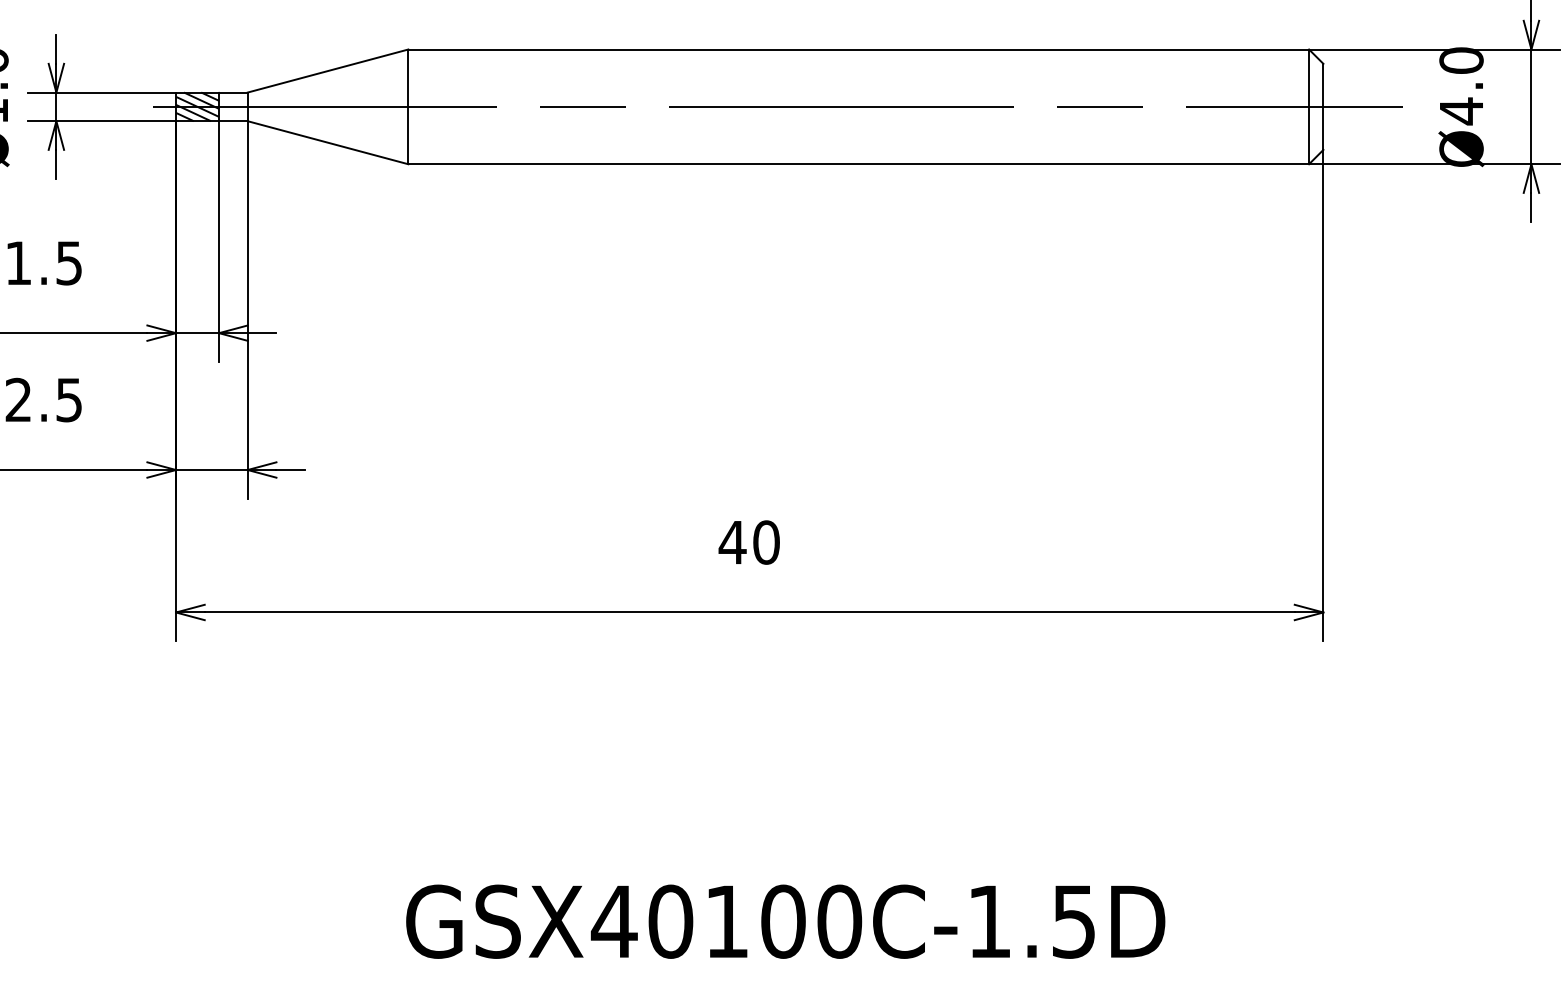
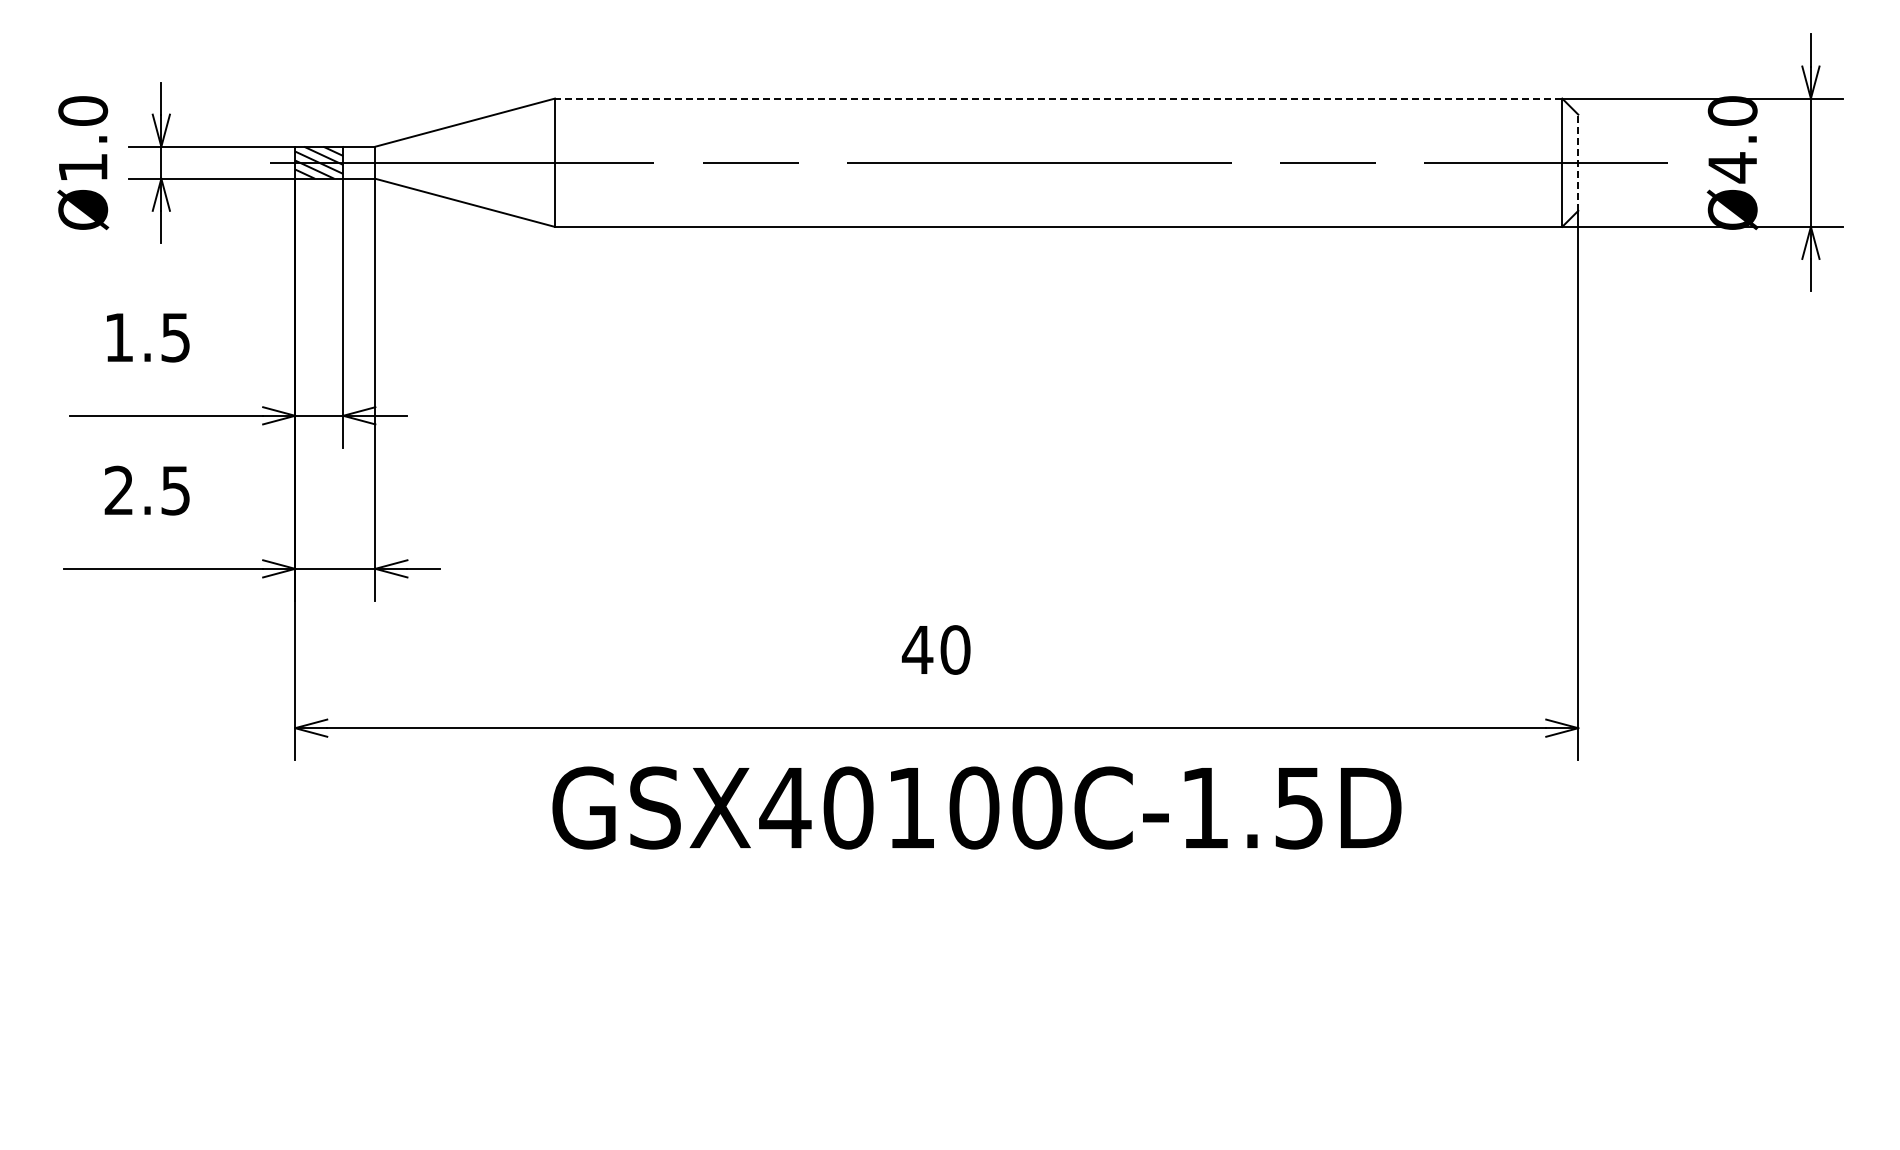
line: (858, 49) -> (1058, 98), solid -> dashed
line: (1323, 106) -> (1578, 162), solid -> dashed
text: (785, 921) -> (976, 807), moved

